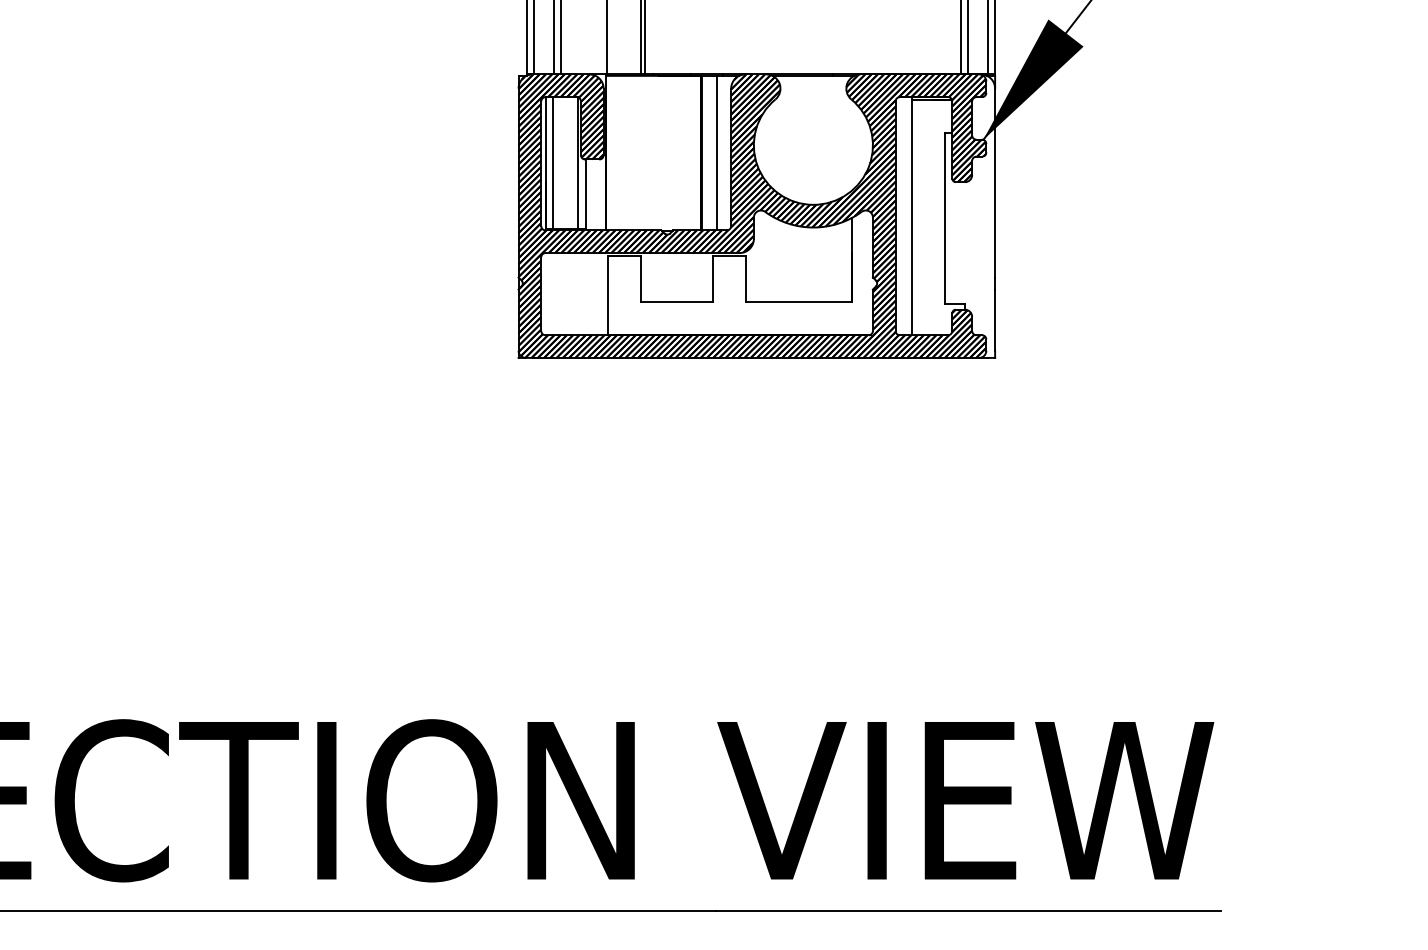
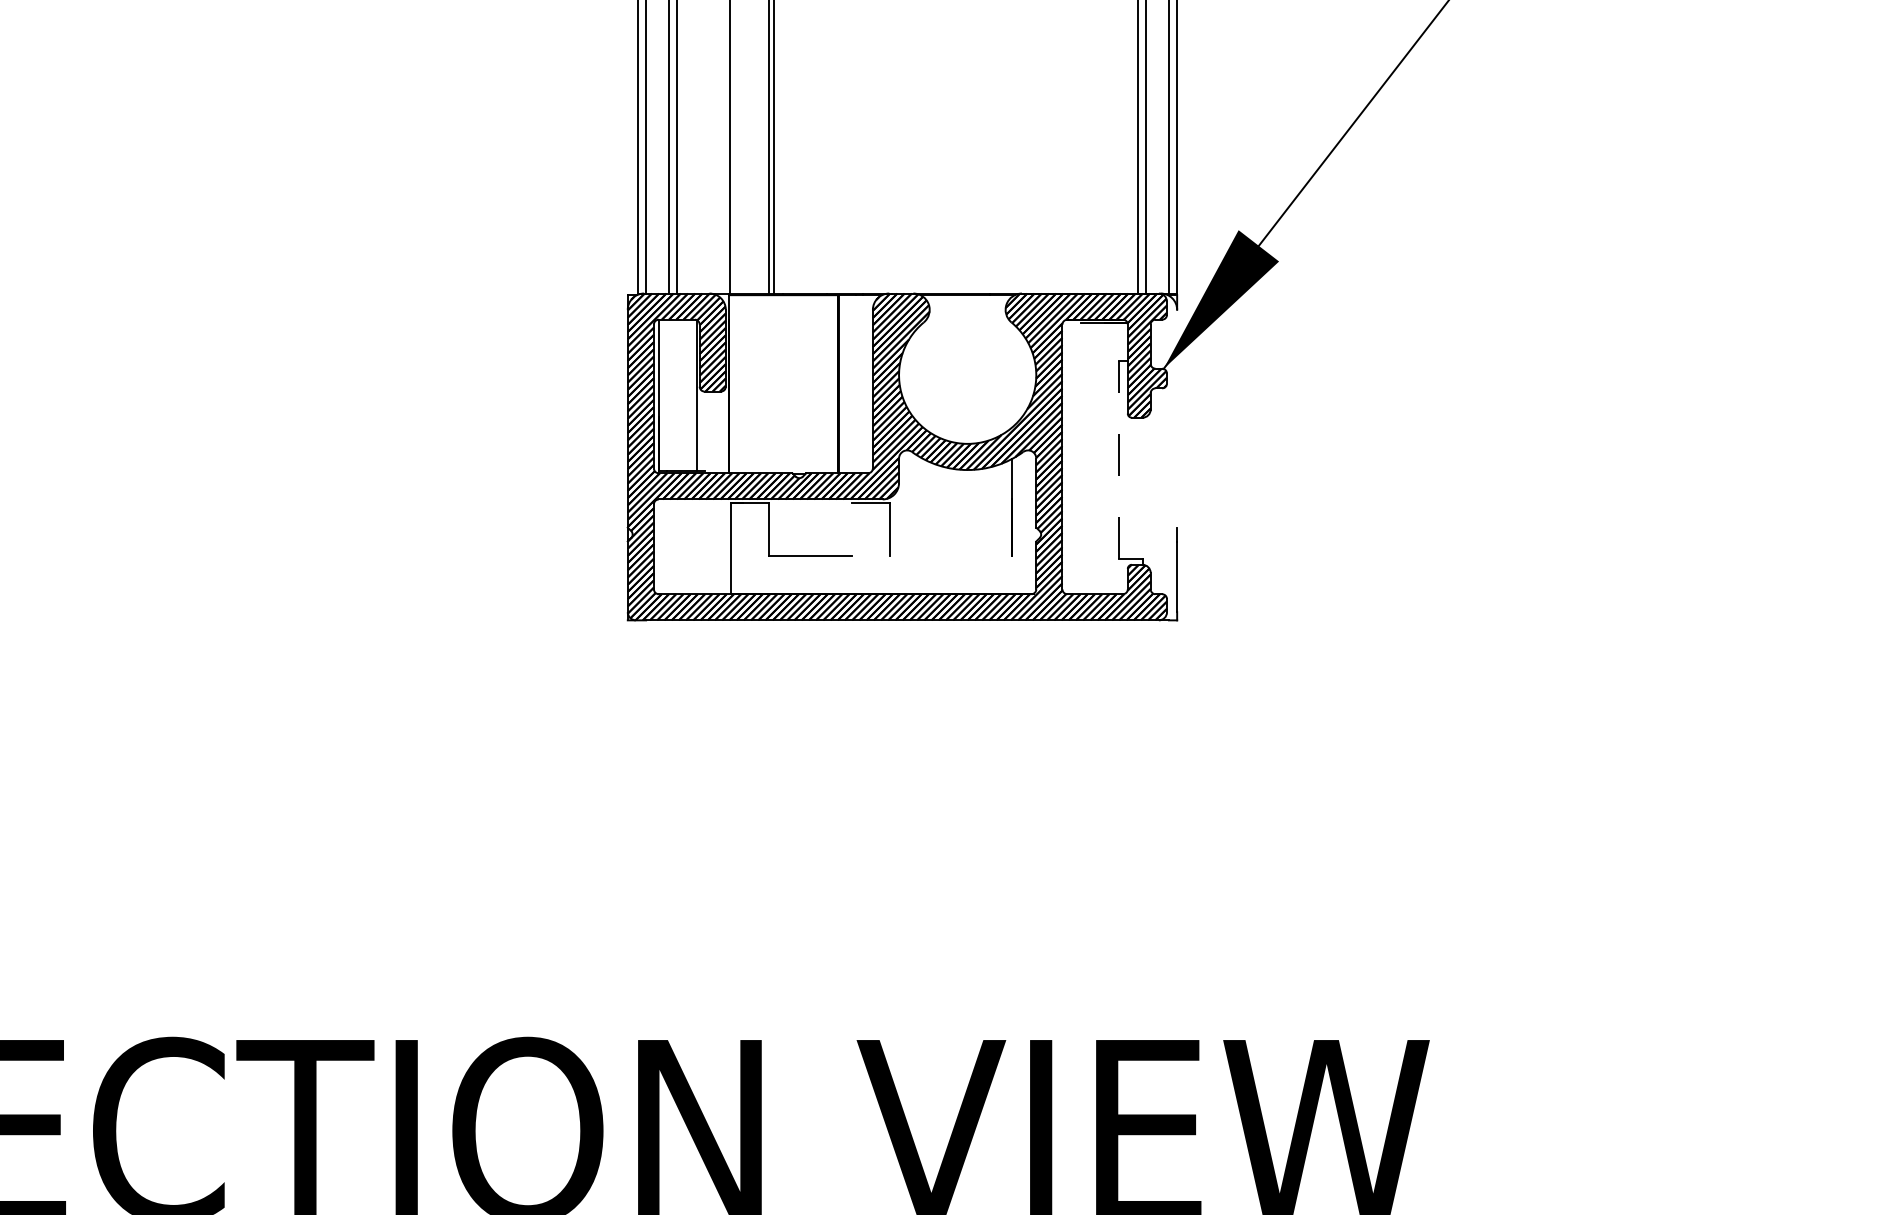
line: (716, 153) -> (856, 384), removed
line: (553, 162) -> (667, 395), removed
line: (995, 182) -> (1177, 418), removed
line: (585, 194) -> (704, 431), removed
line: (912, 215) -> (1081, 456), removed
line: (944, 218) -> (1118, 459), solid -> dashed
line: (713, 279) -> (852, 529), removed
line: (798, 302) -> (950, 556), removed

